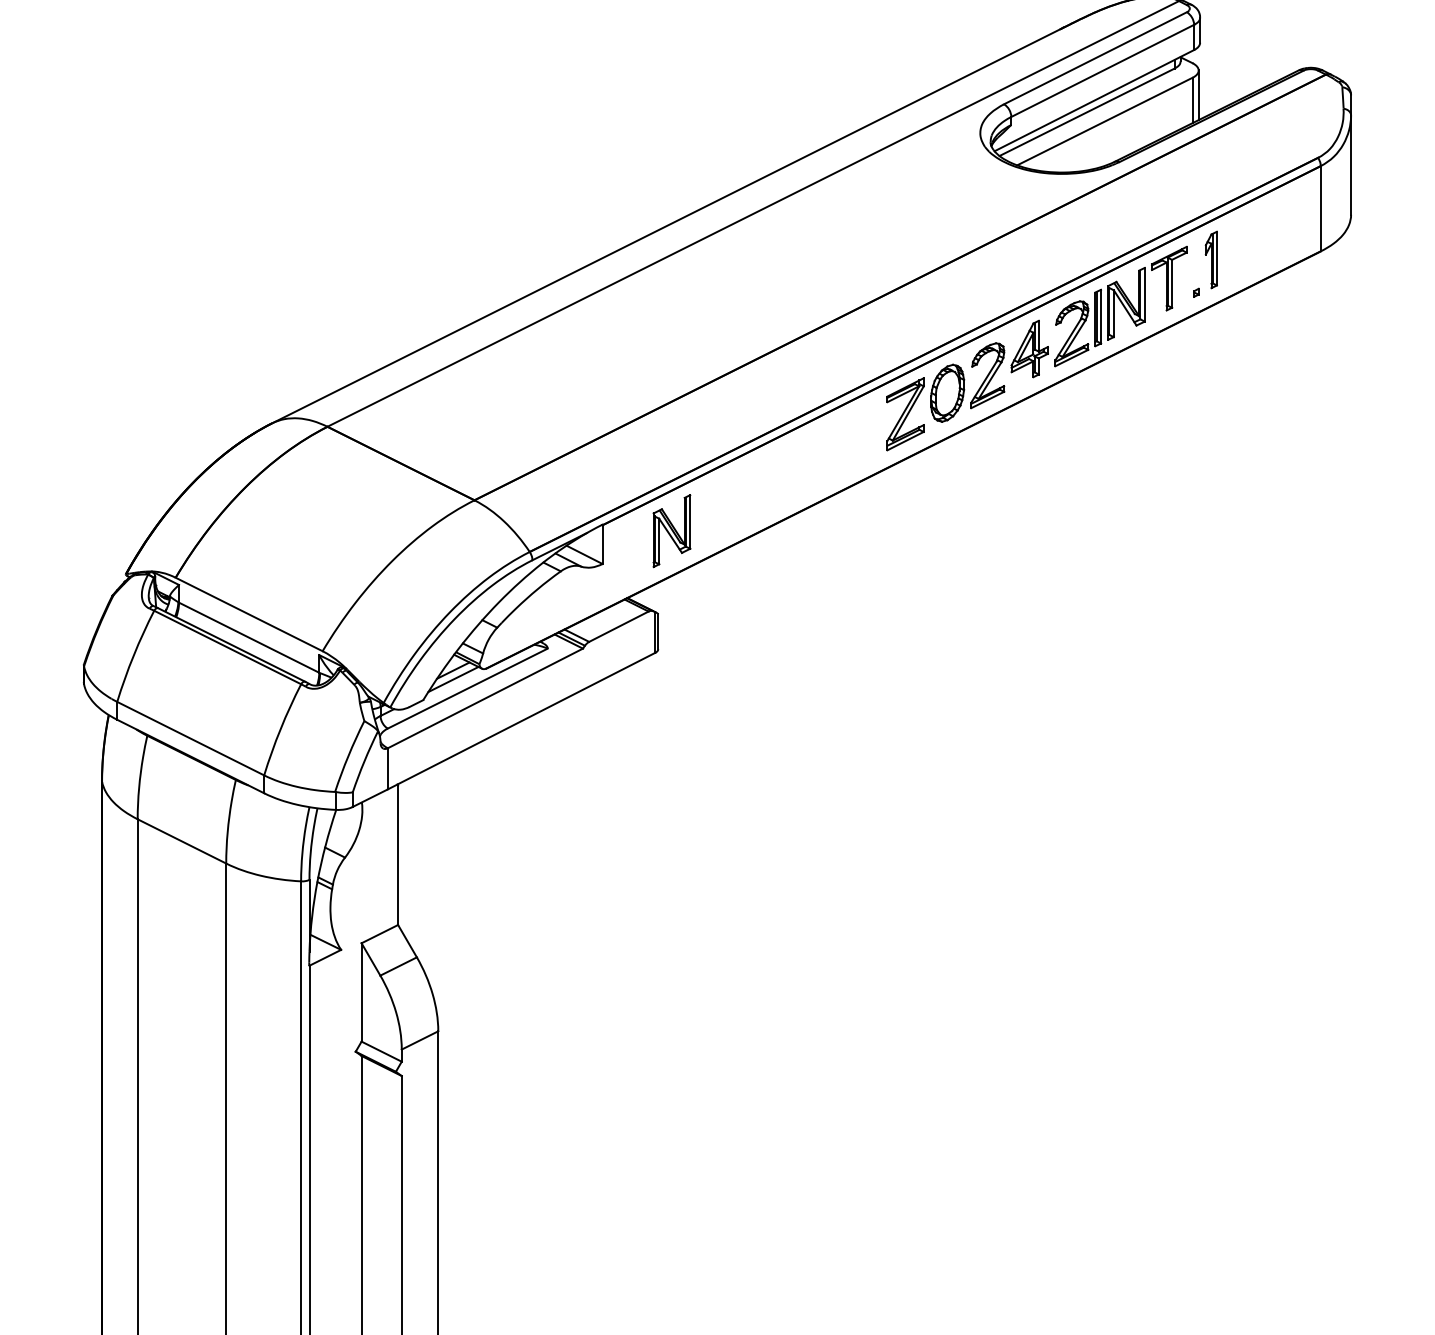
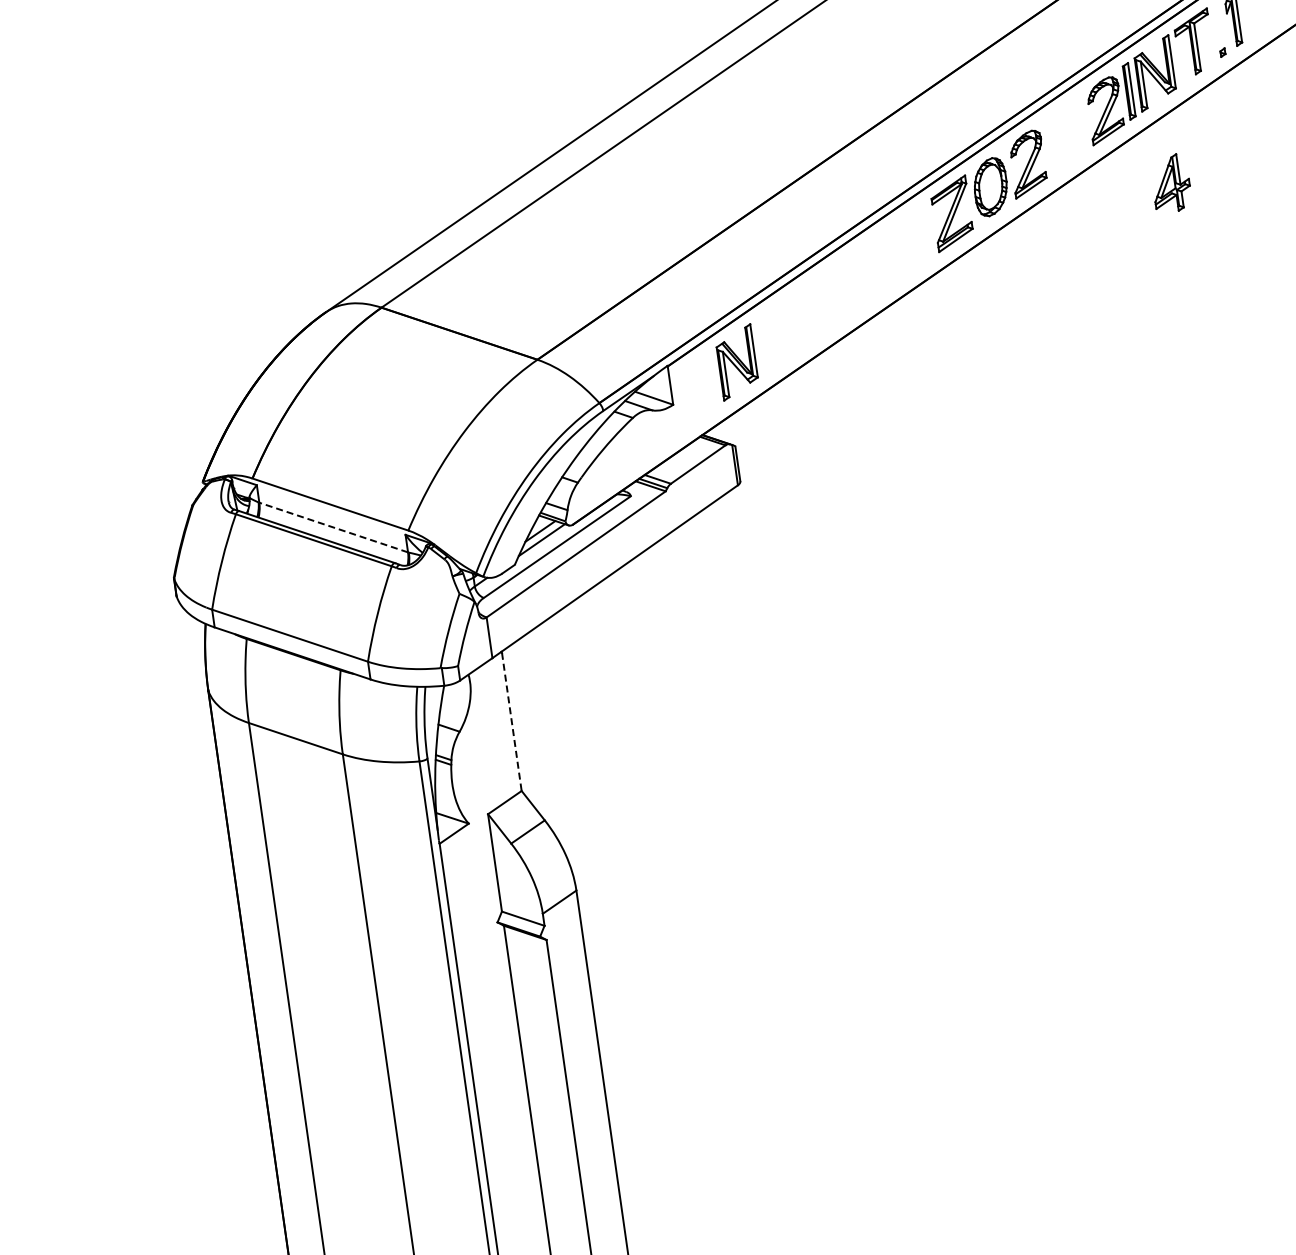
part: (1029, 348) -> (1170, 182), moved
line: (248, 637) -> (333, 527), solid -> dashed
line: (398, 855) -> (512, 722), solid -> dashed

